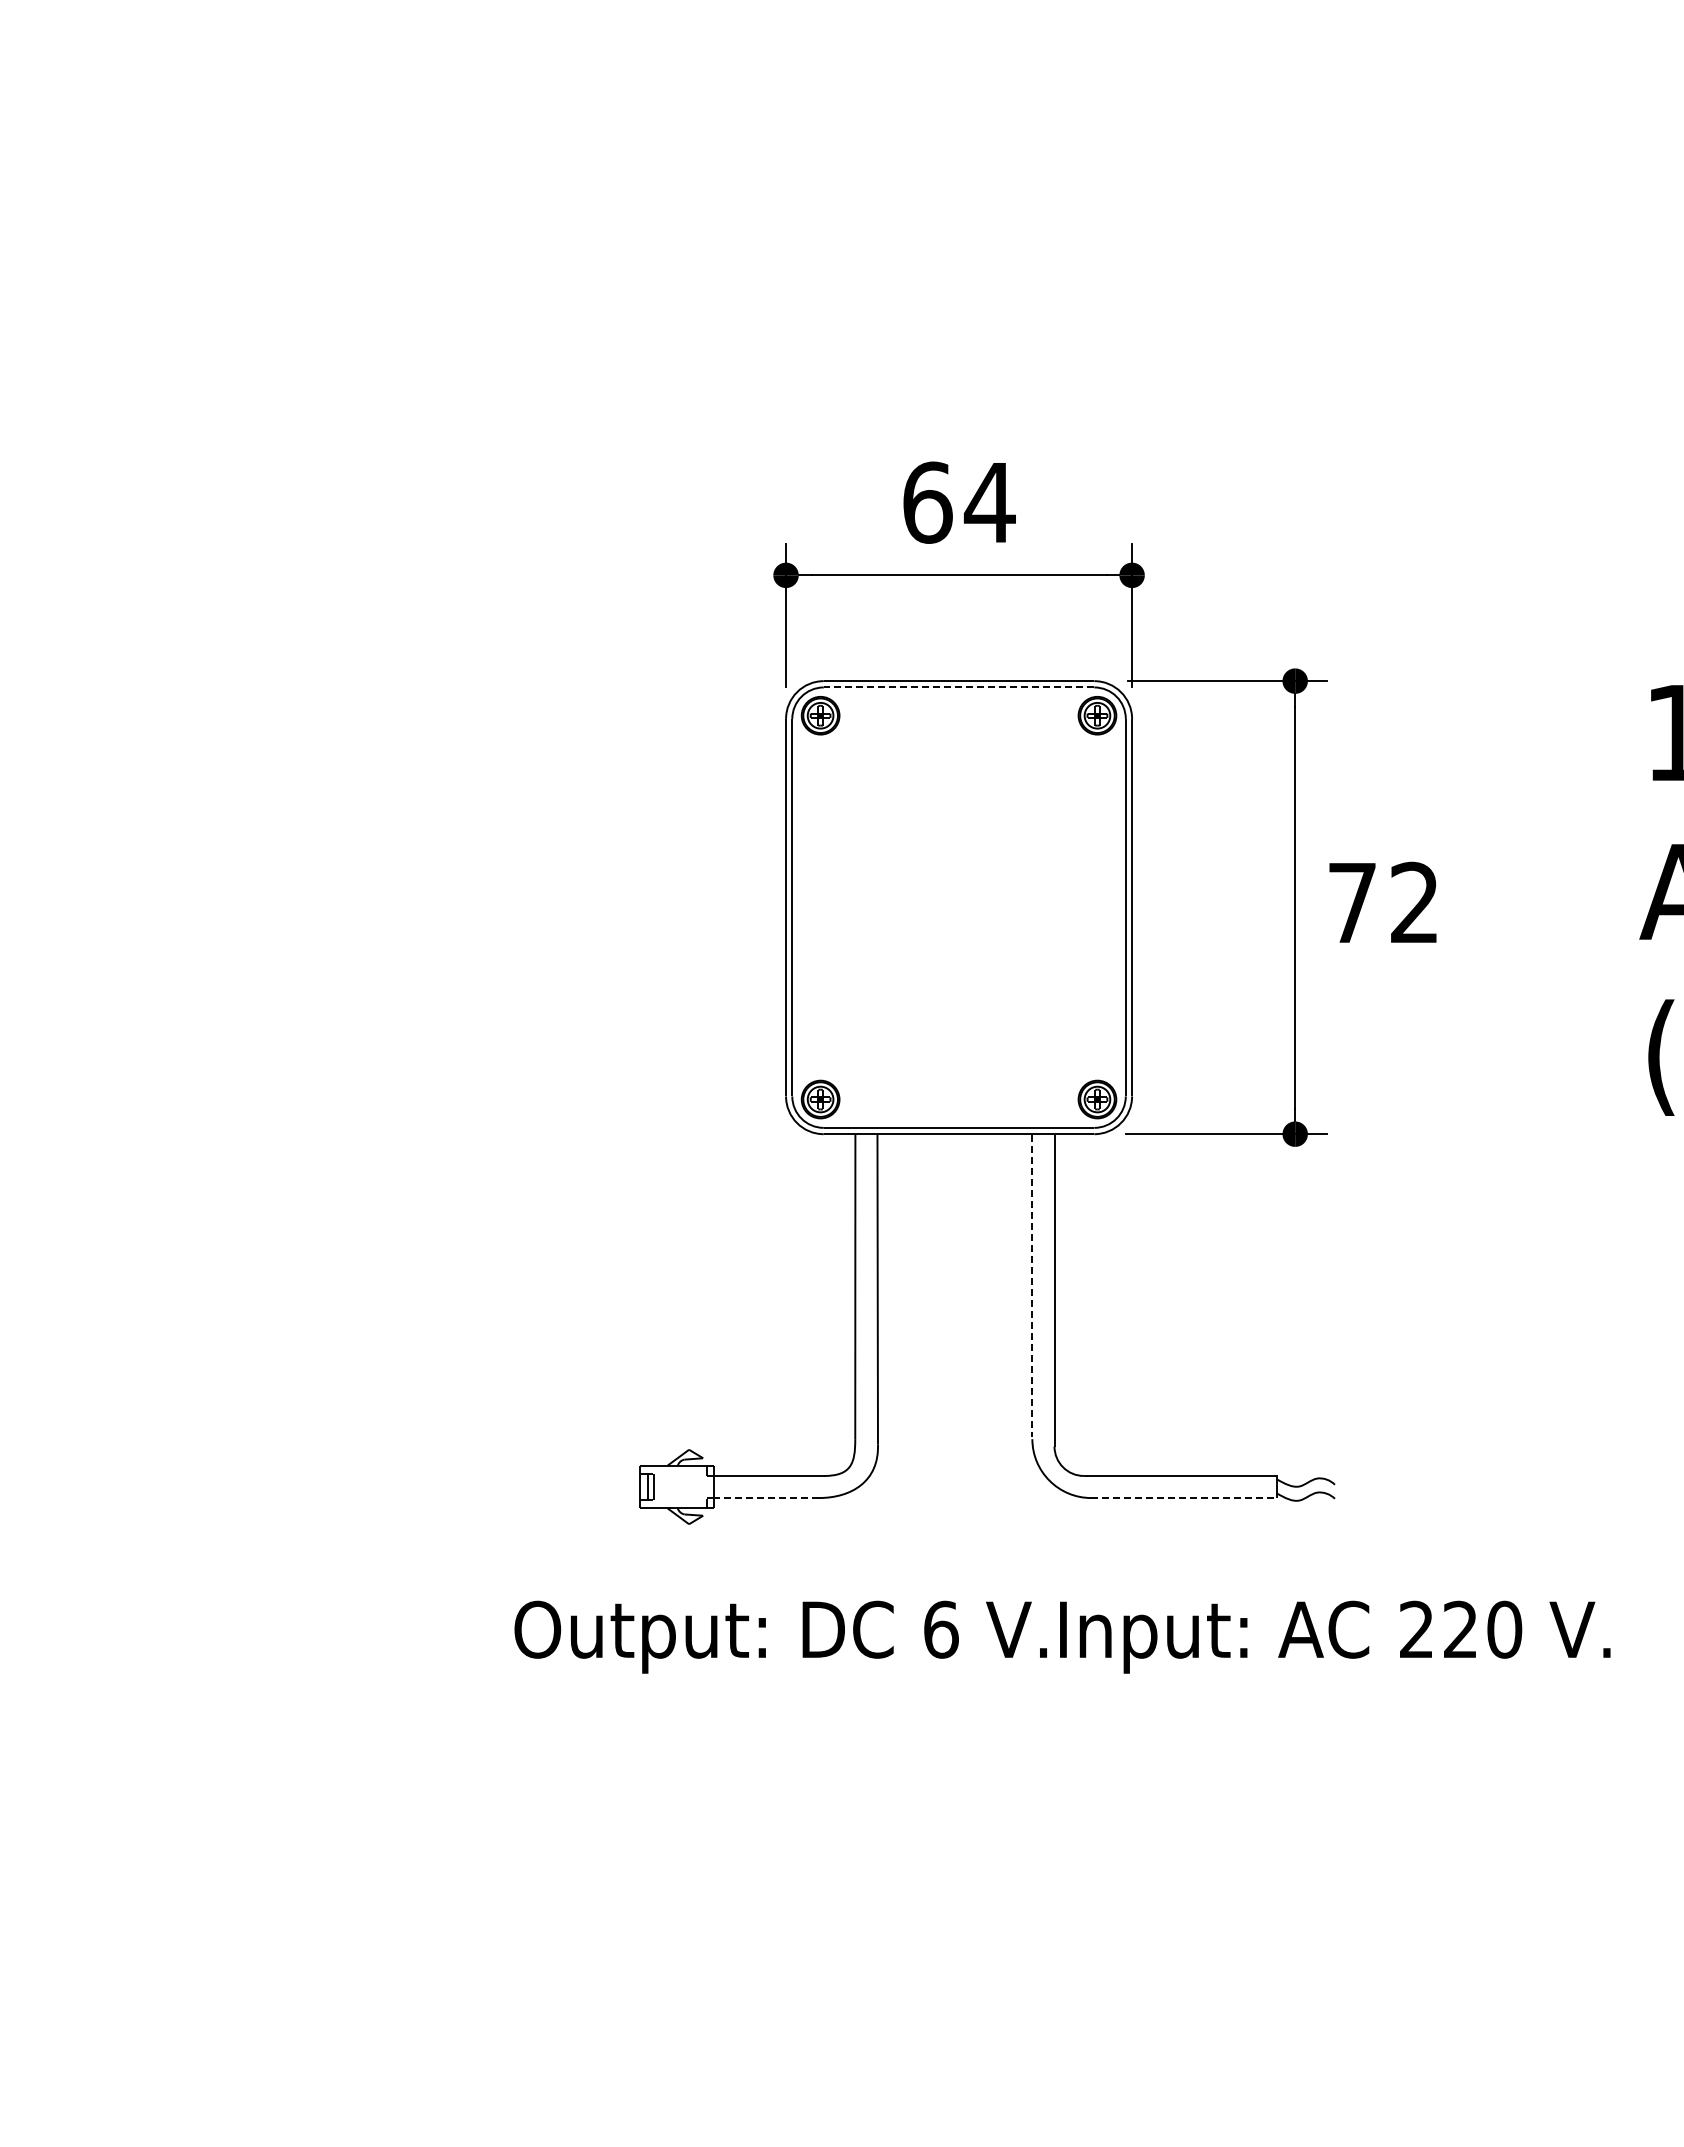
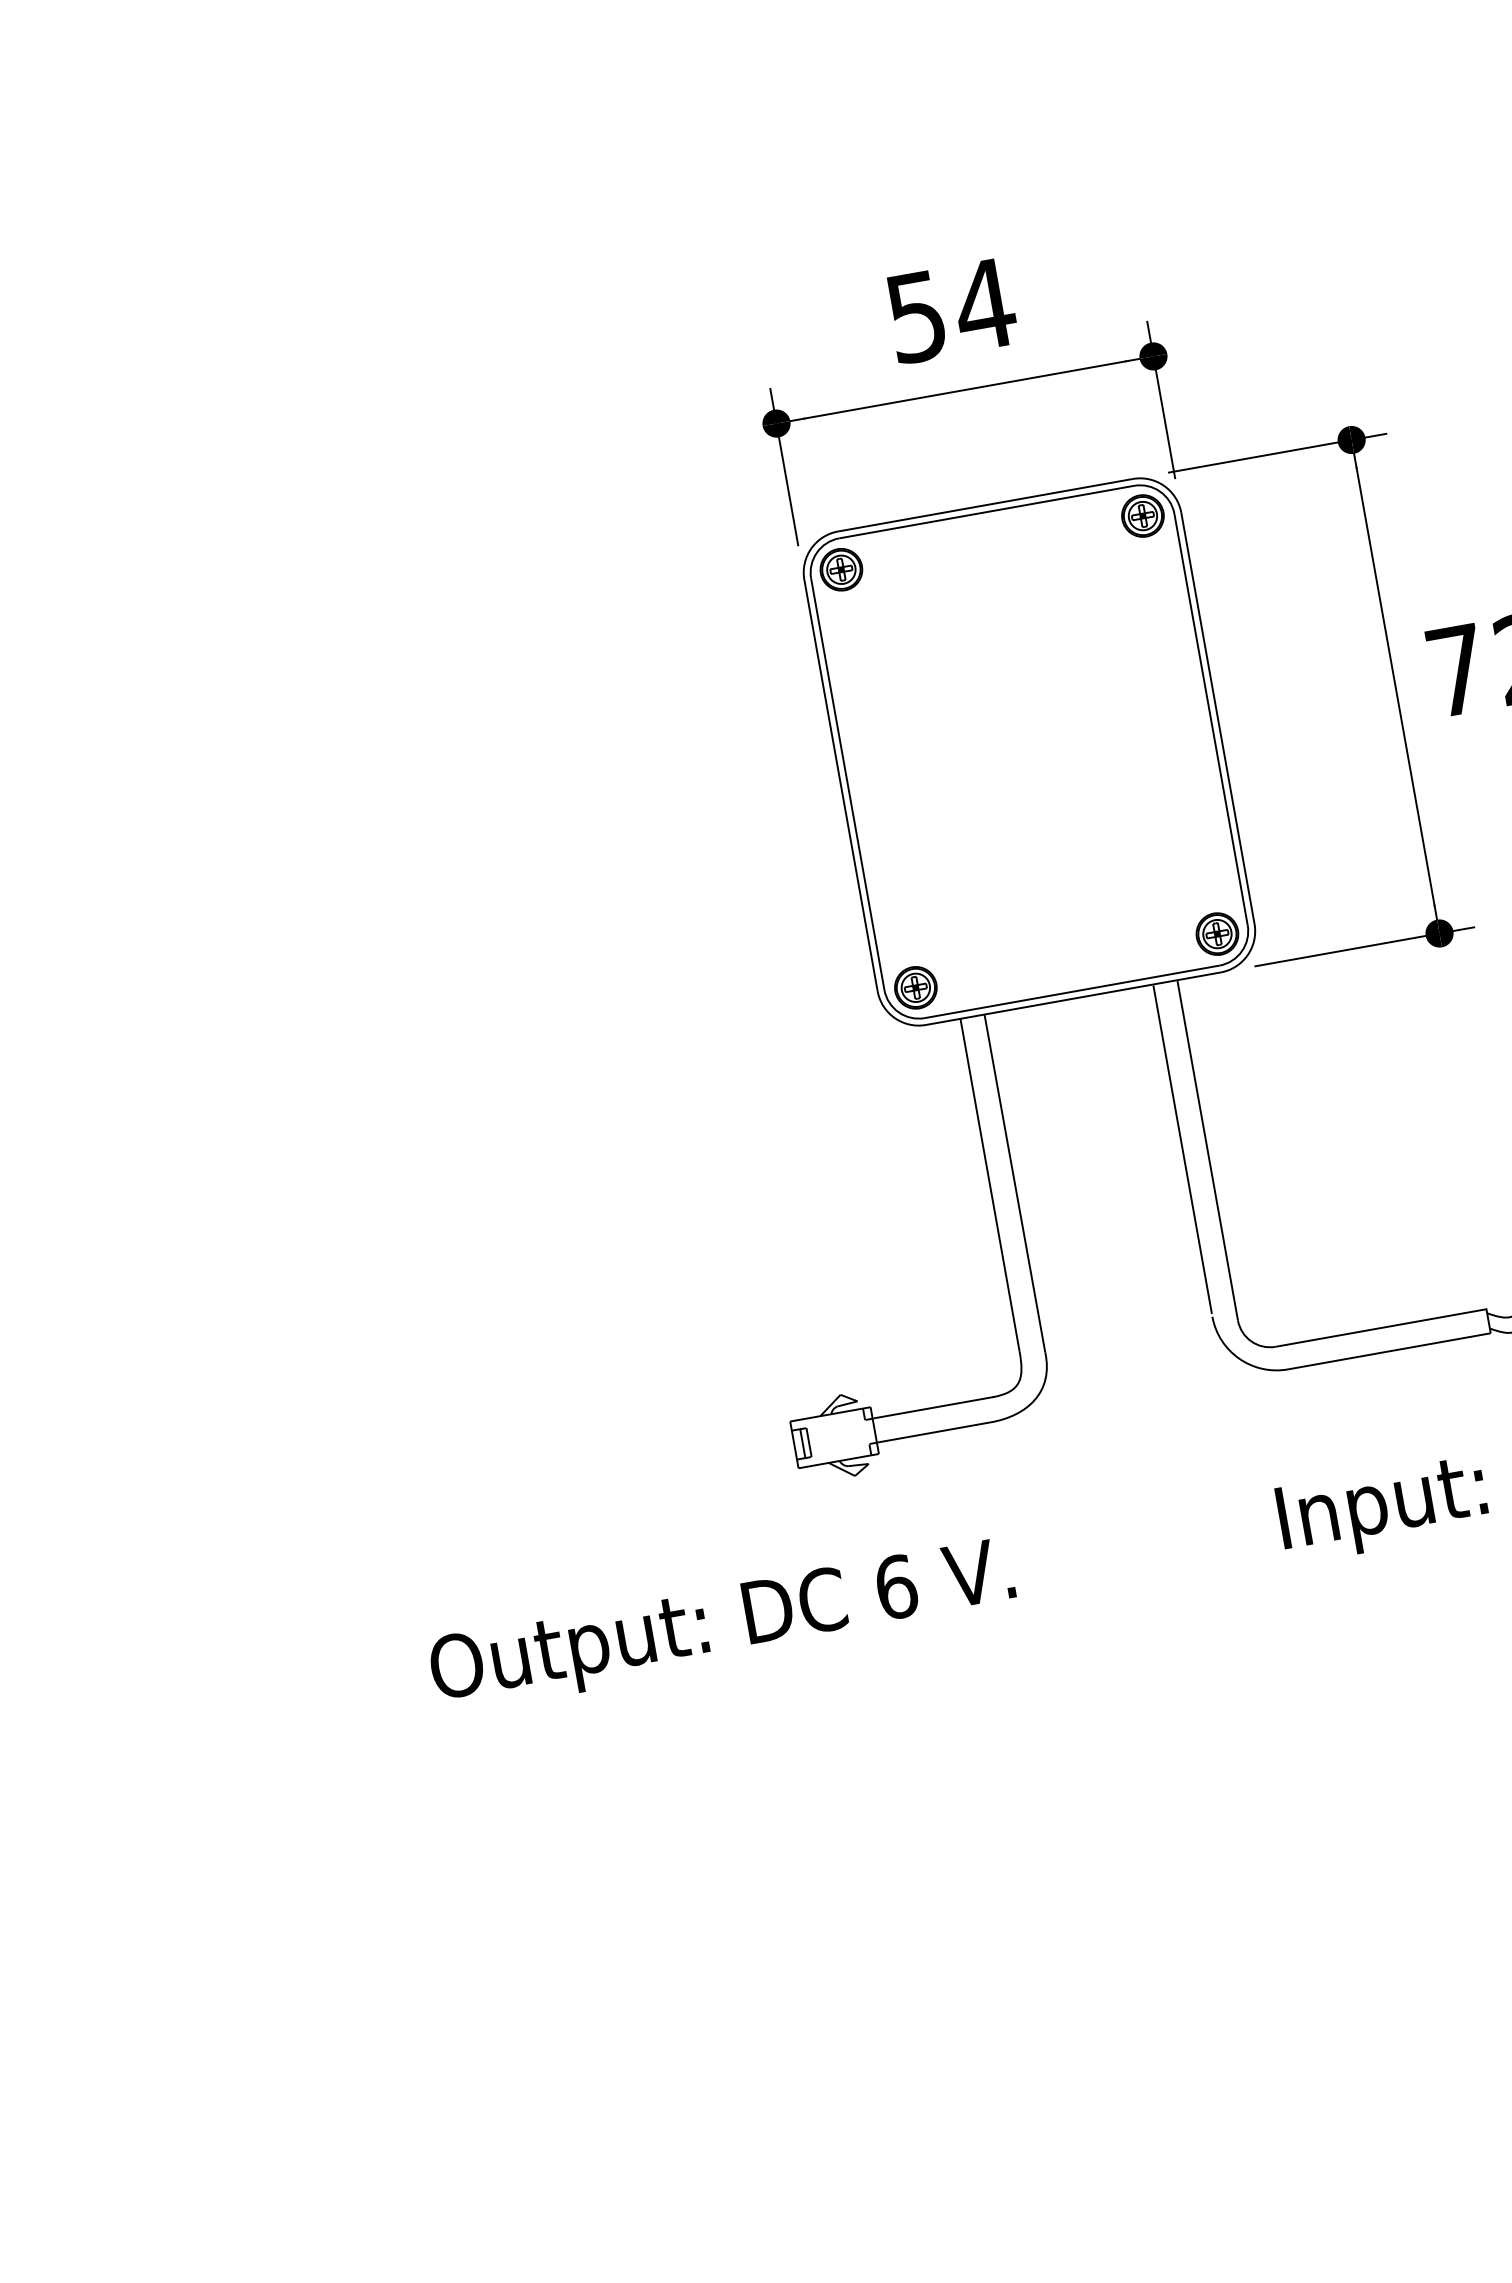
text: (927, 502) -> (916, 316), 64 -> 54
line: (958, 687) -> (986, 512), dashed -> solid
line: (1032, 1285) -> (1182, 1149), dashed -> solid
line: (766, 1498) -> (934, 1432), dashed -> solid
line: (1184, 1498) -> (1389, 1351), dashed -> solid
text: (780, 1636) -> (722, 1625), moved

